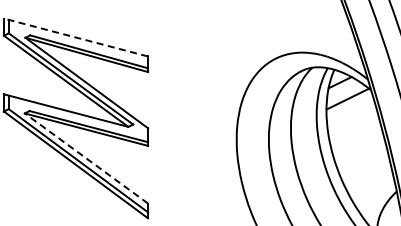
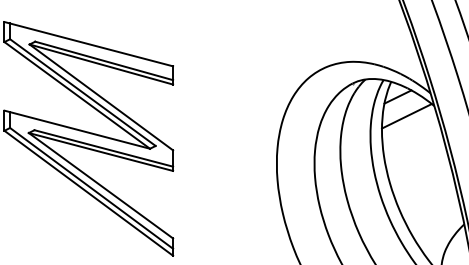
line: (75, 37) -> (88, 44), dashed -> solid
line: (86, 158) -> (101, 185), dashed -> solid

